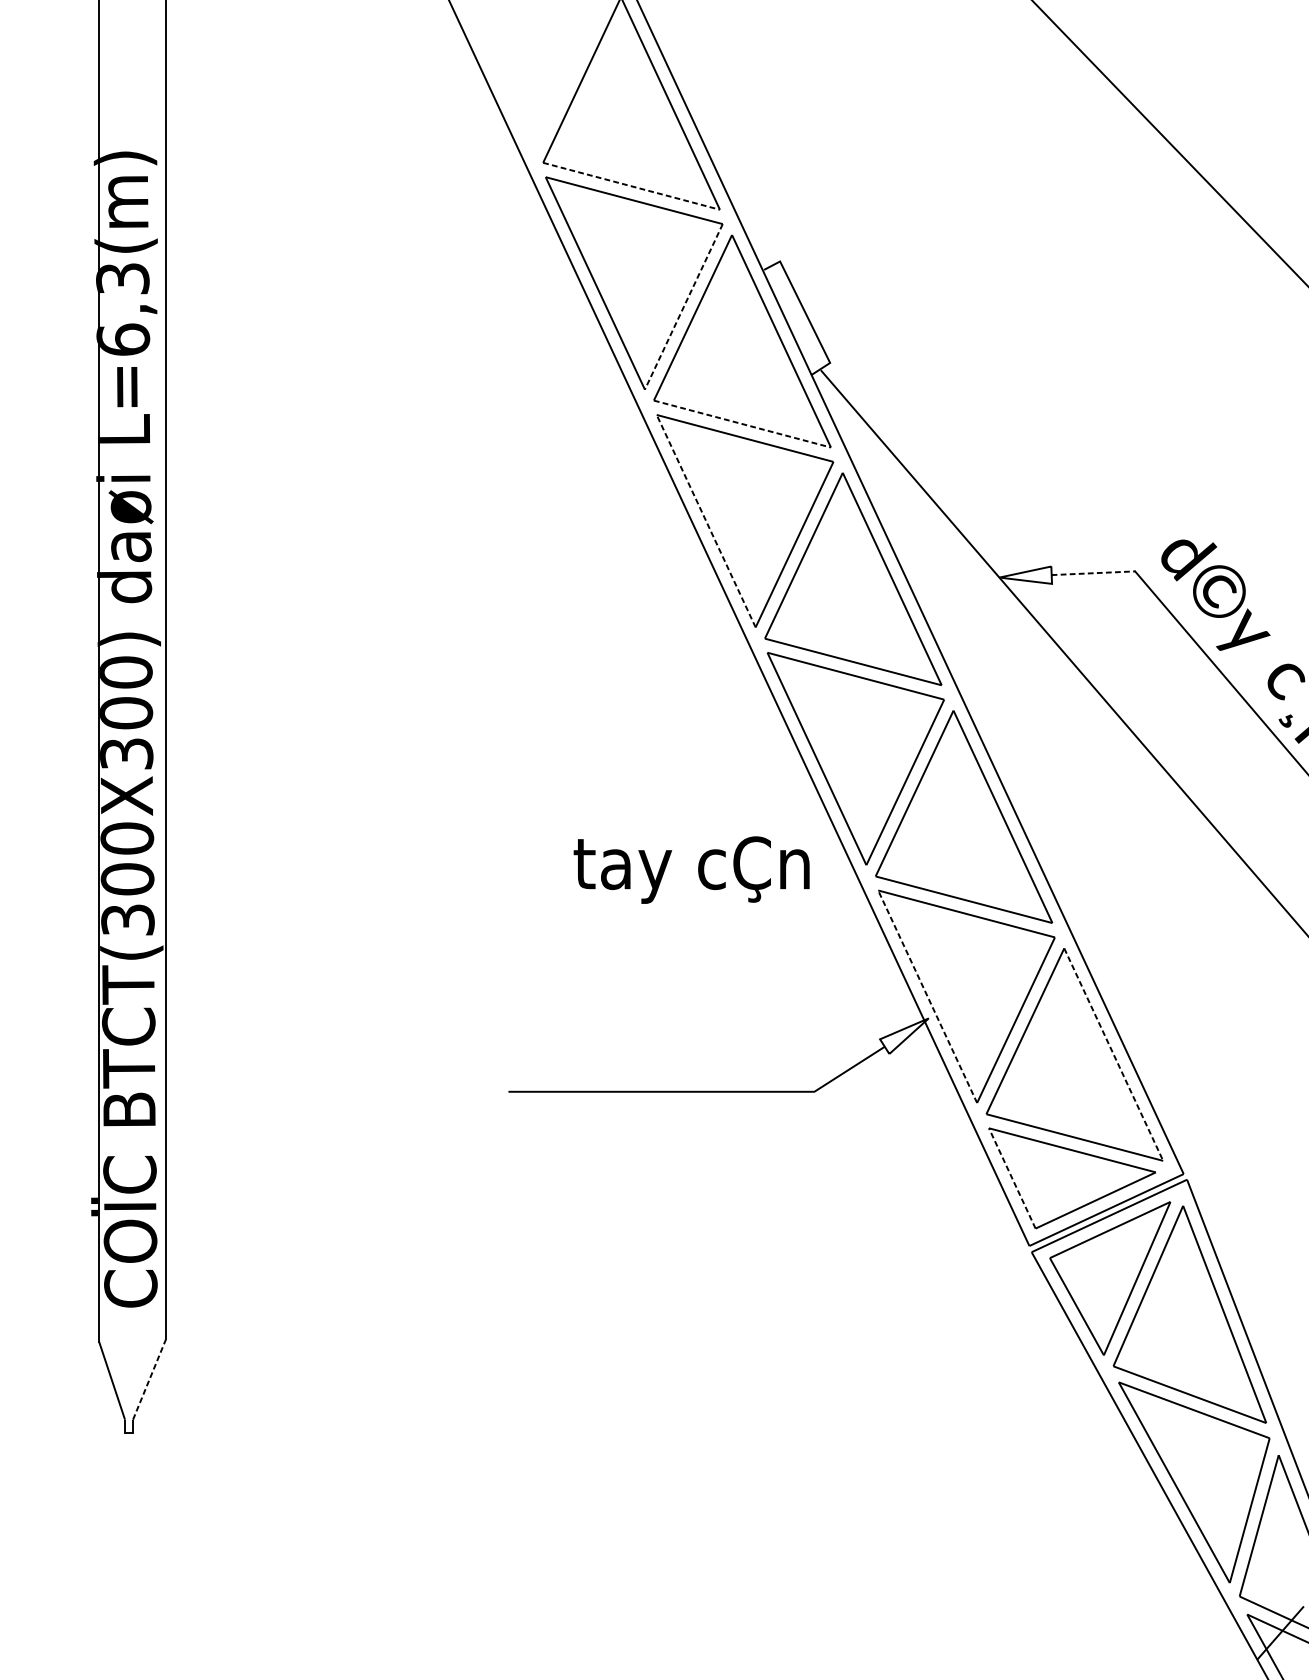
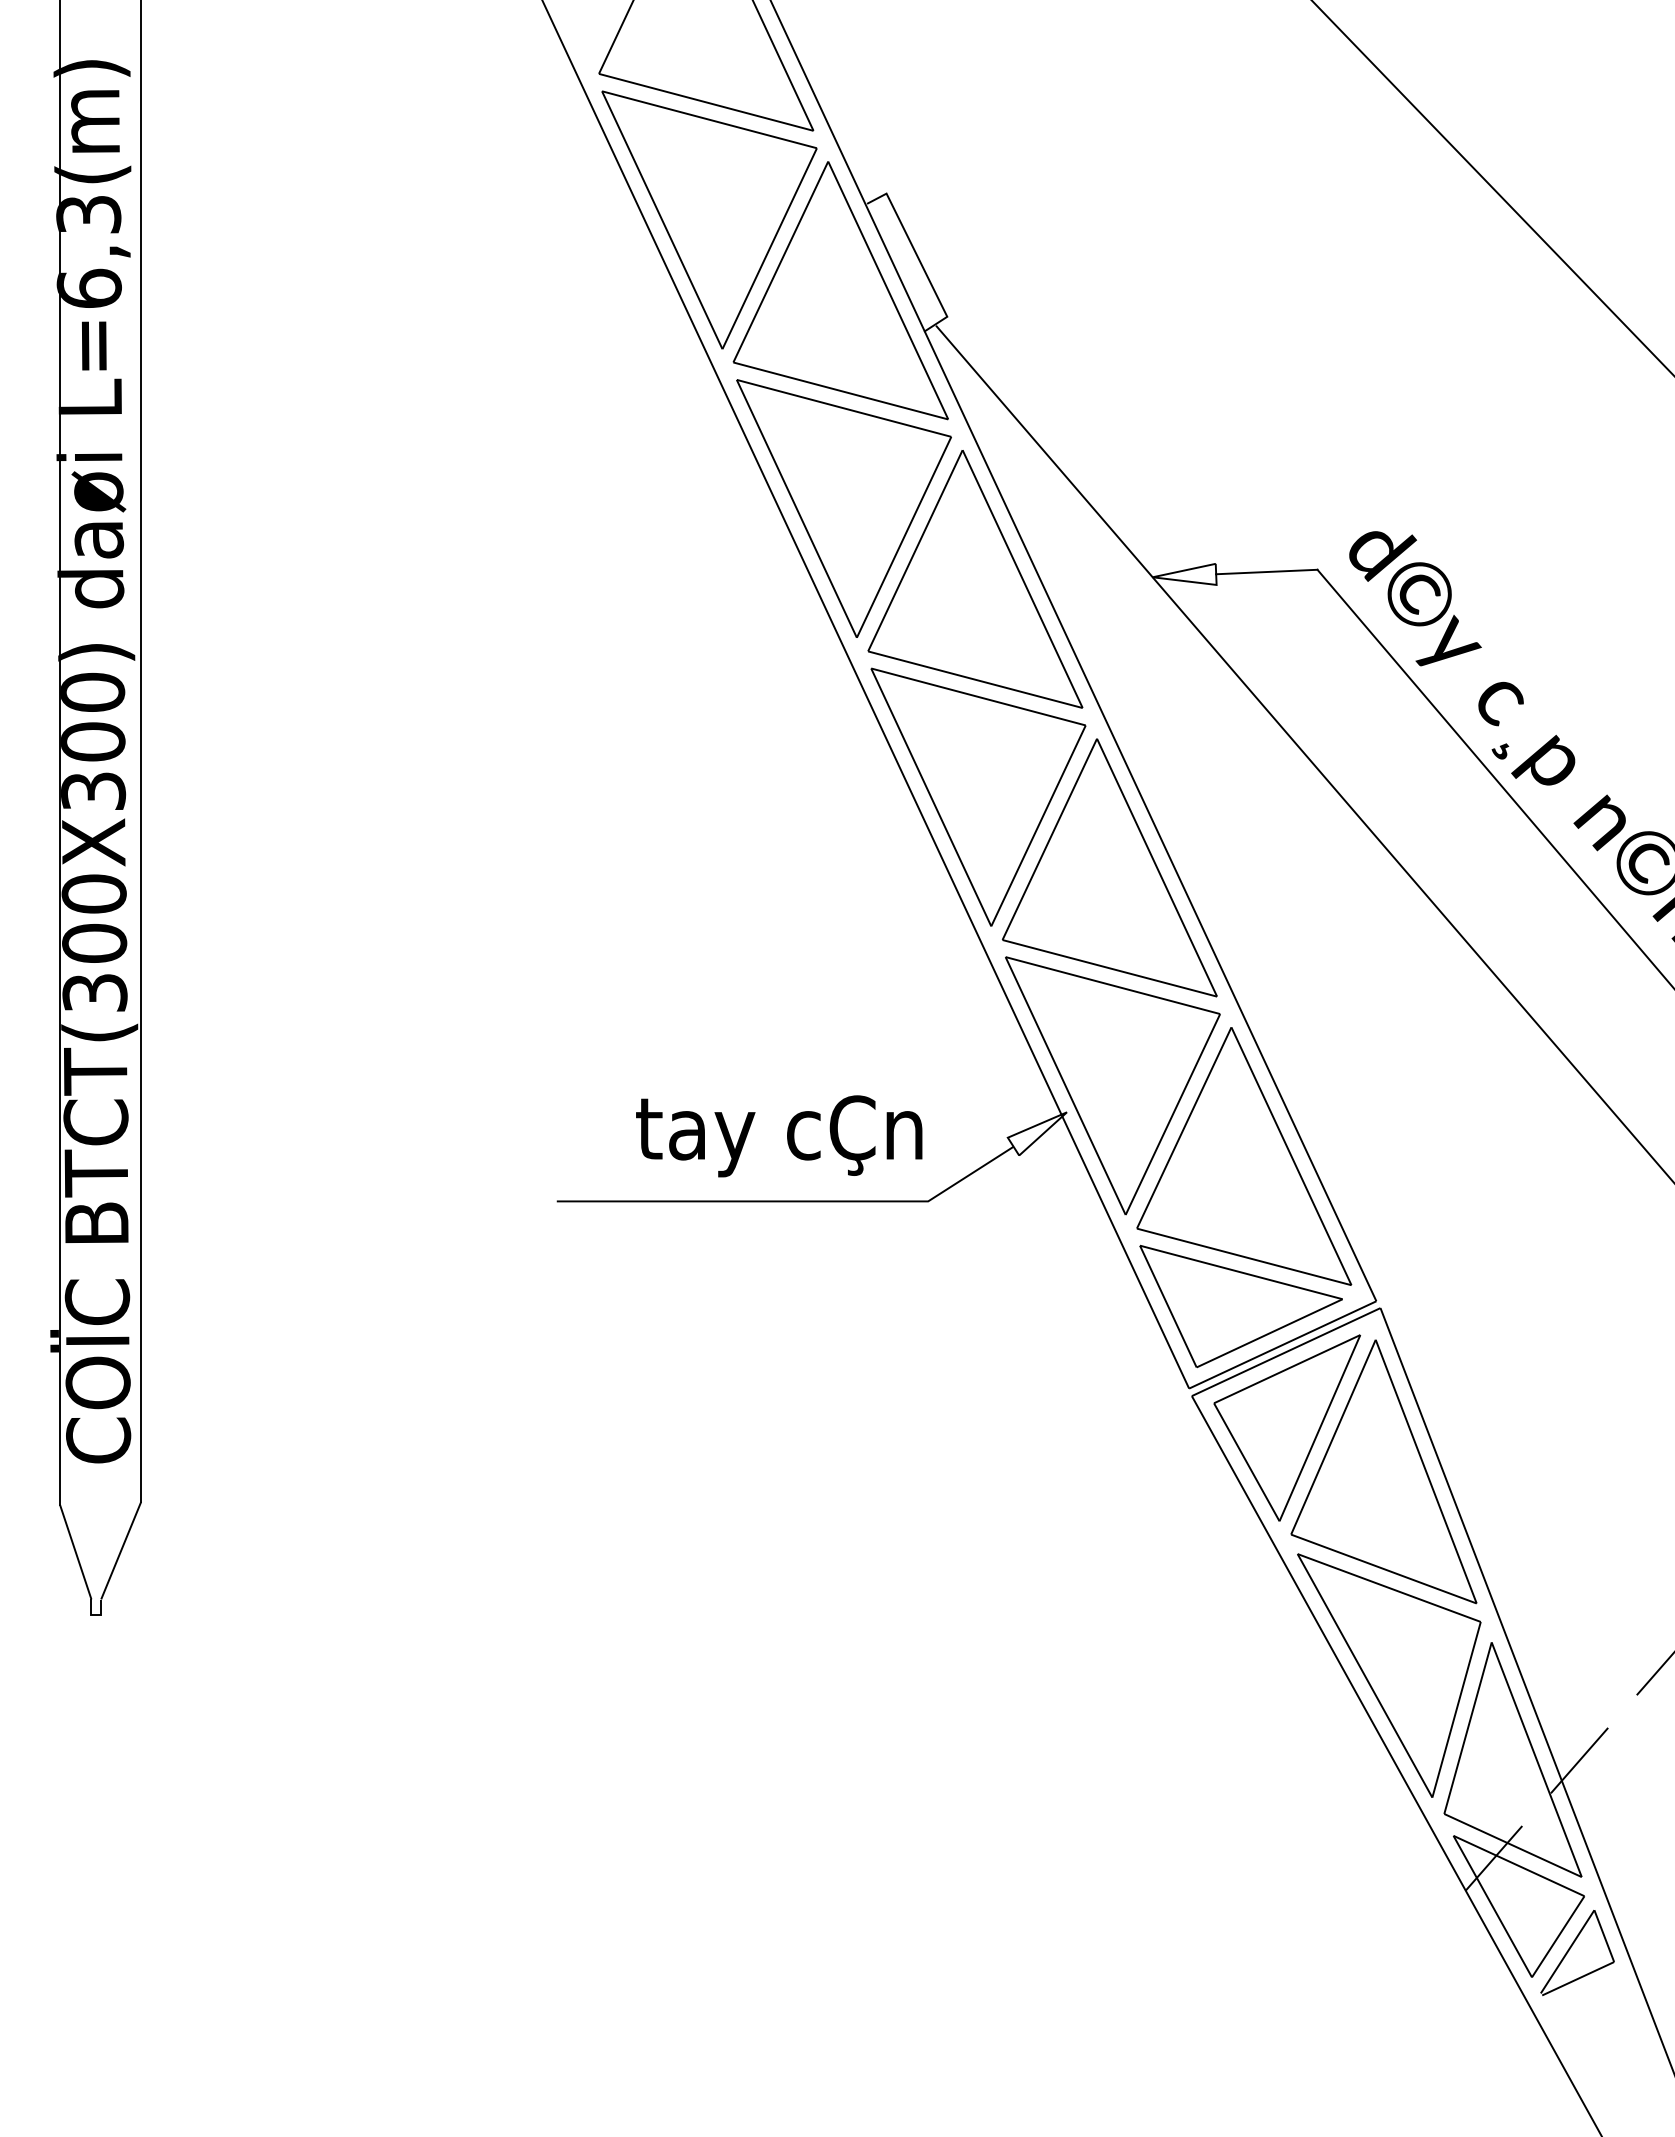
line: (631, 186) -> (706, 102), dashed -> solid
line: (683, 307) -> (769, 249), dashed -> solid
line: (742, 424) -> (841, 391), dashed -> solid
line: (705, 520) -> (796, 508), dashed -> solid
line: (1093, 573) -> (1266, 572), dashed -> solid
text: (691, 870) -> (779, 1136), moved
line: (927, 996) -> (1065, 1085), dashed -> solid
line: (1113, 1054) -> (1291, 1156), dashed -> solid
line: (1012, 1178) -> (1168, 1306), dashed -> solid
line: (149, 1379) -> (121, 1550), dashed -> solid

